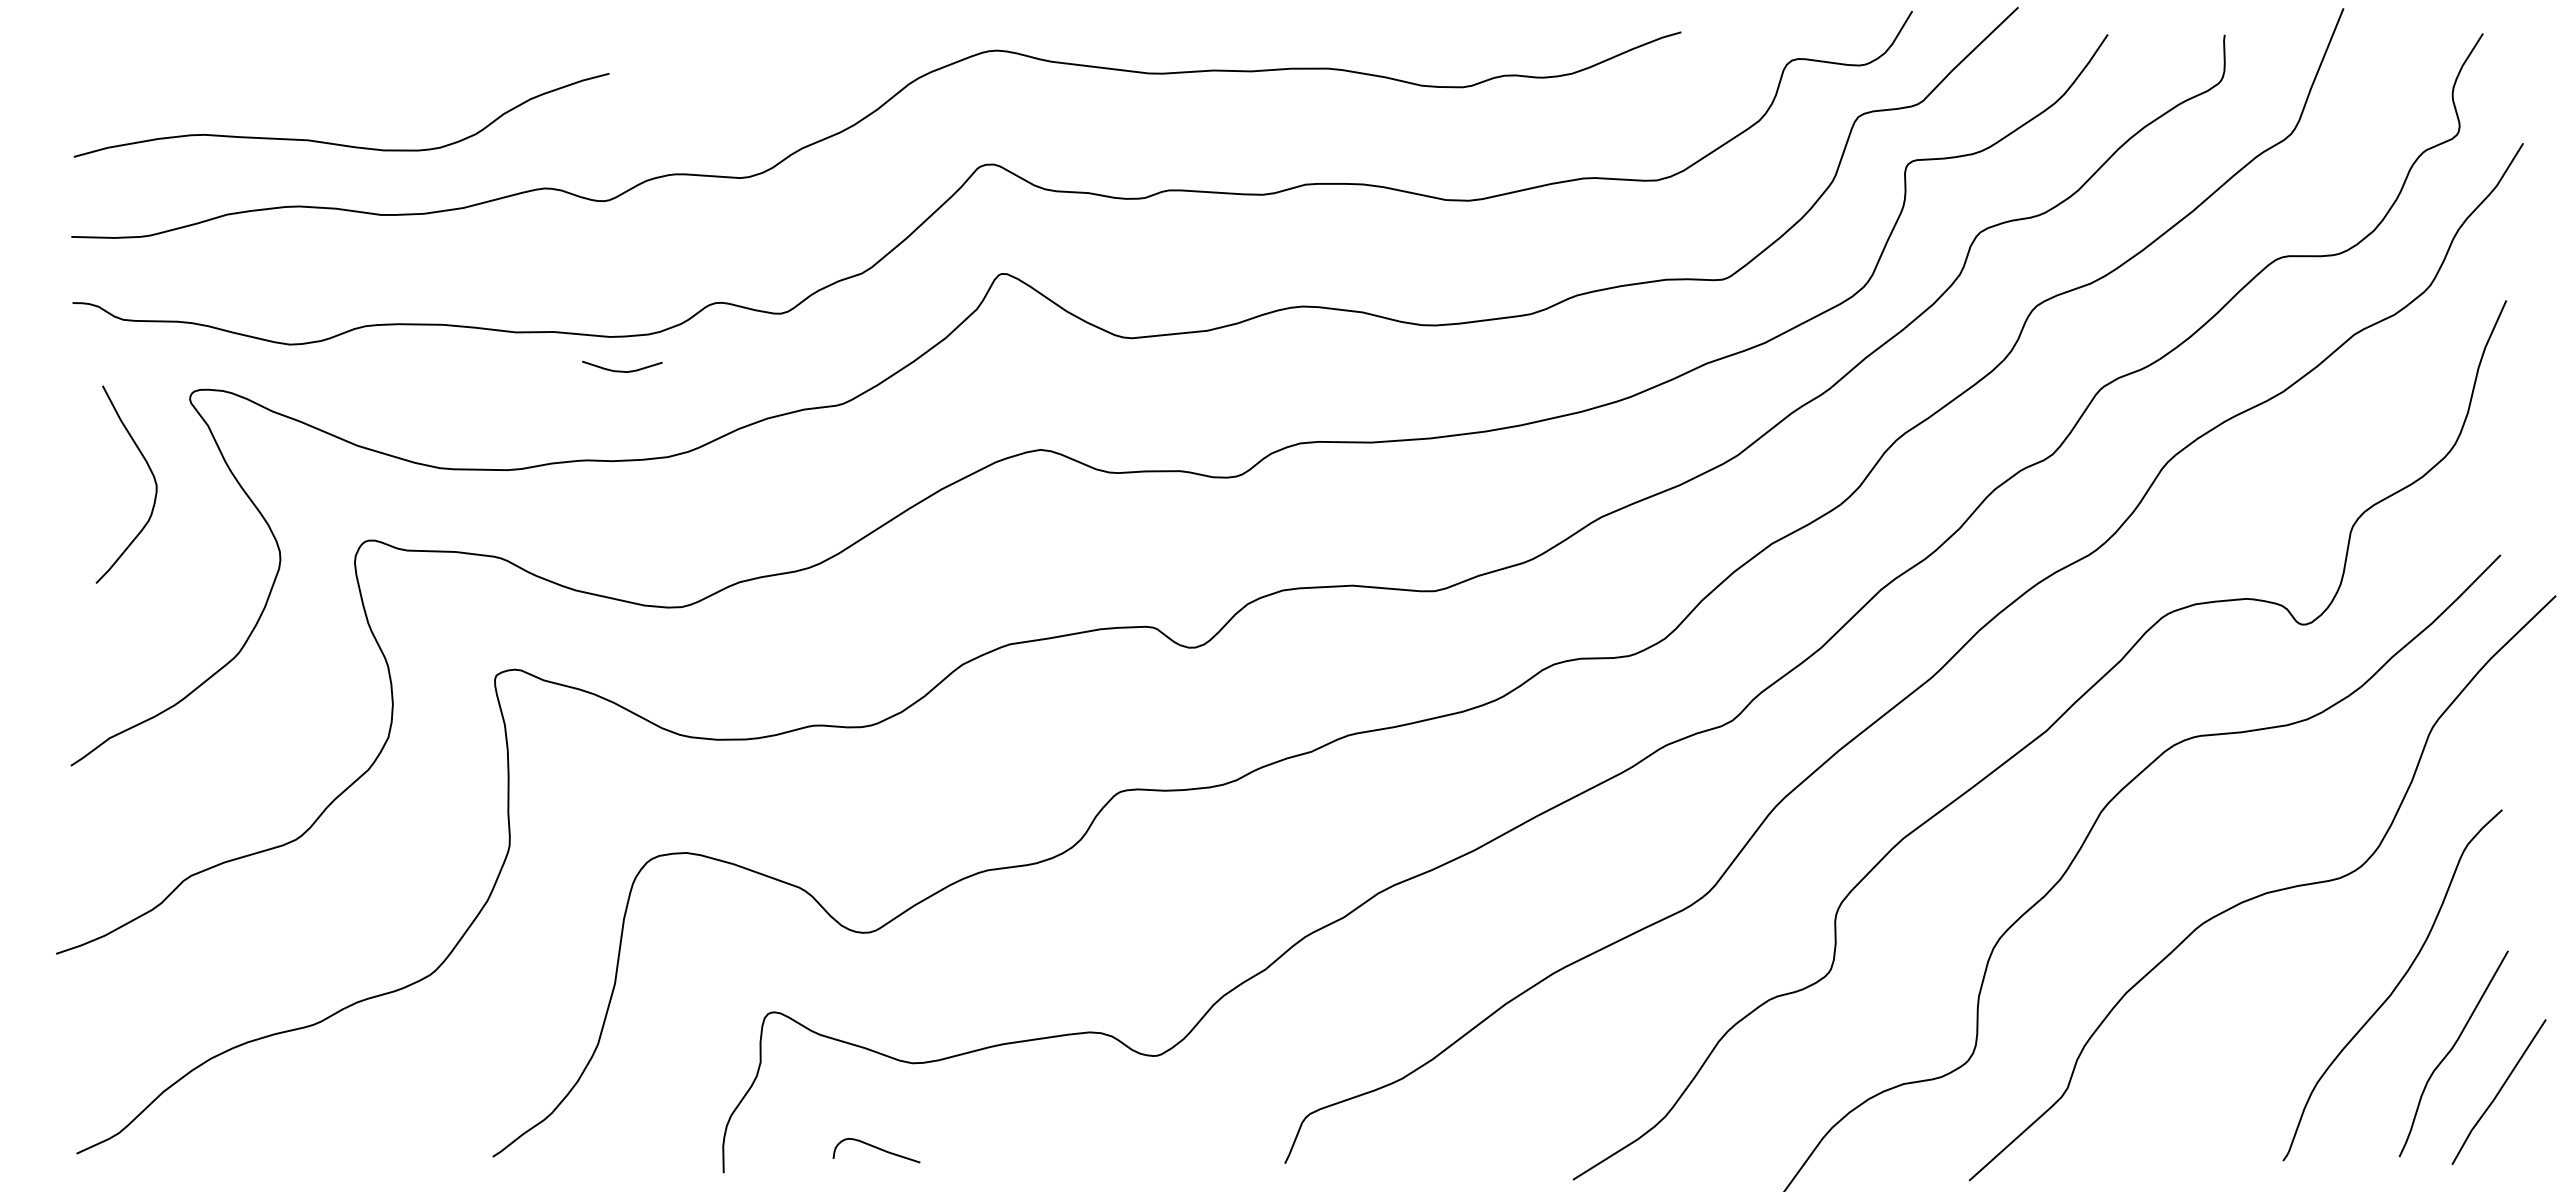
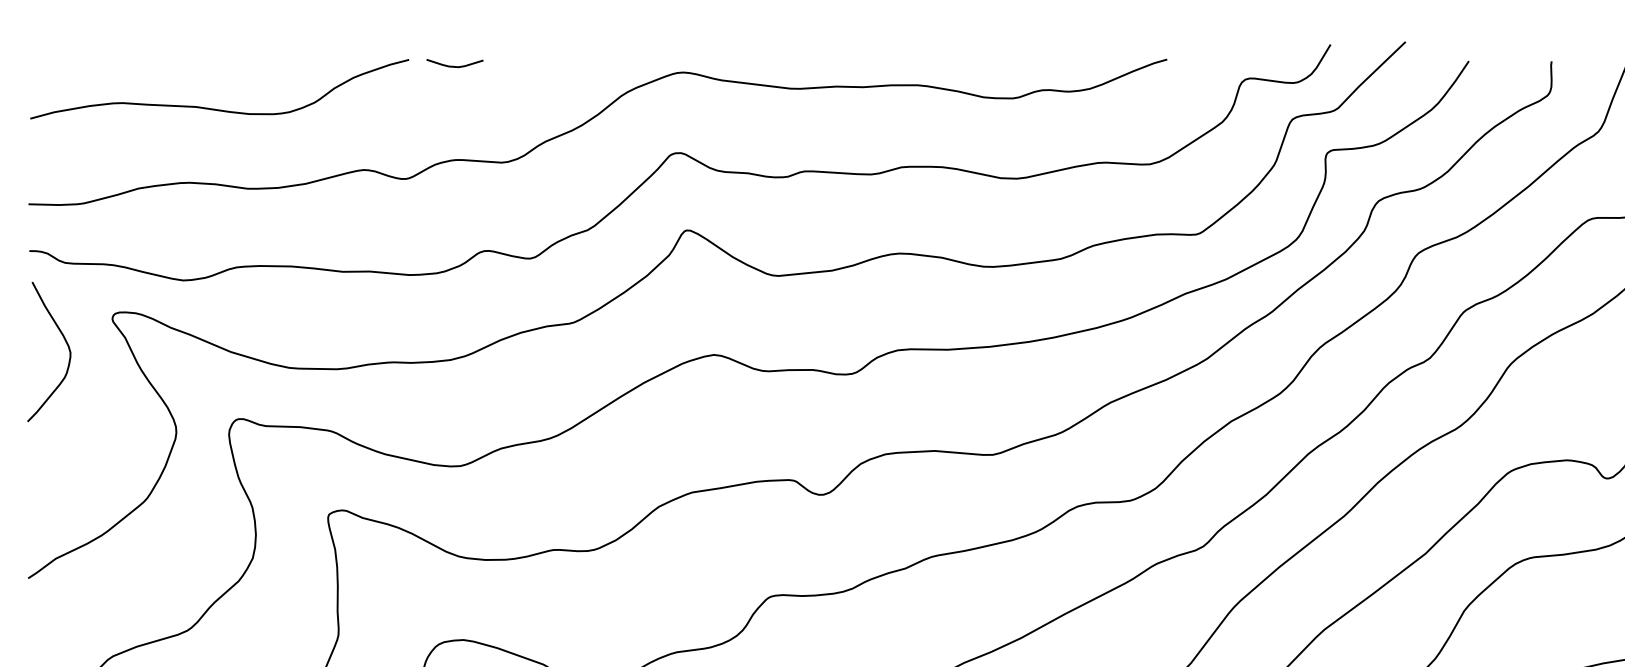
curve: (338, 143) -> (217, 109), moved
curve: (622, 370) -> (455, 66), moved
curve: (150, 471) -> (66, 342), moved

